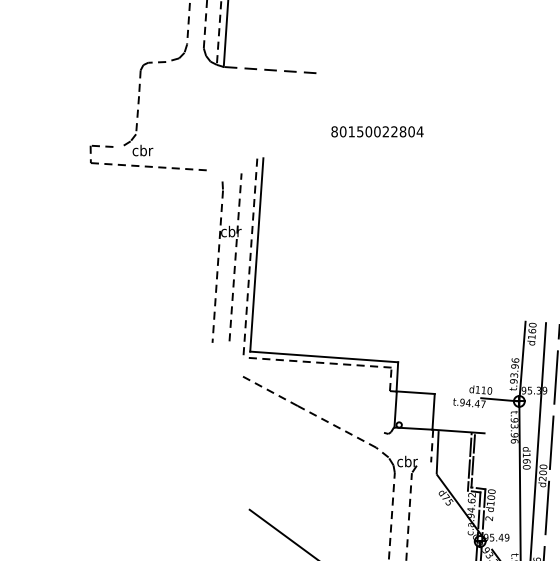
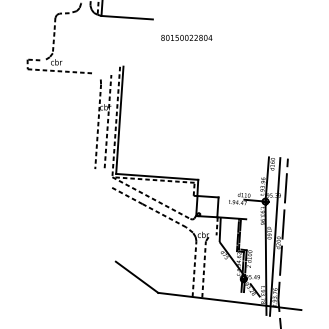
line: (270, 69) -> (127, 17), dashed -> solid
text: (376, 131) -> (186, 37), moved
line: (313, 394) -> (151, 197), added

